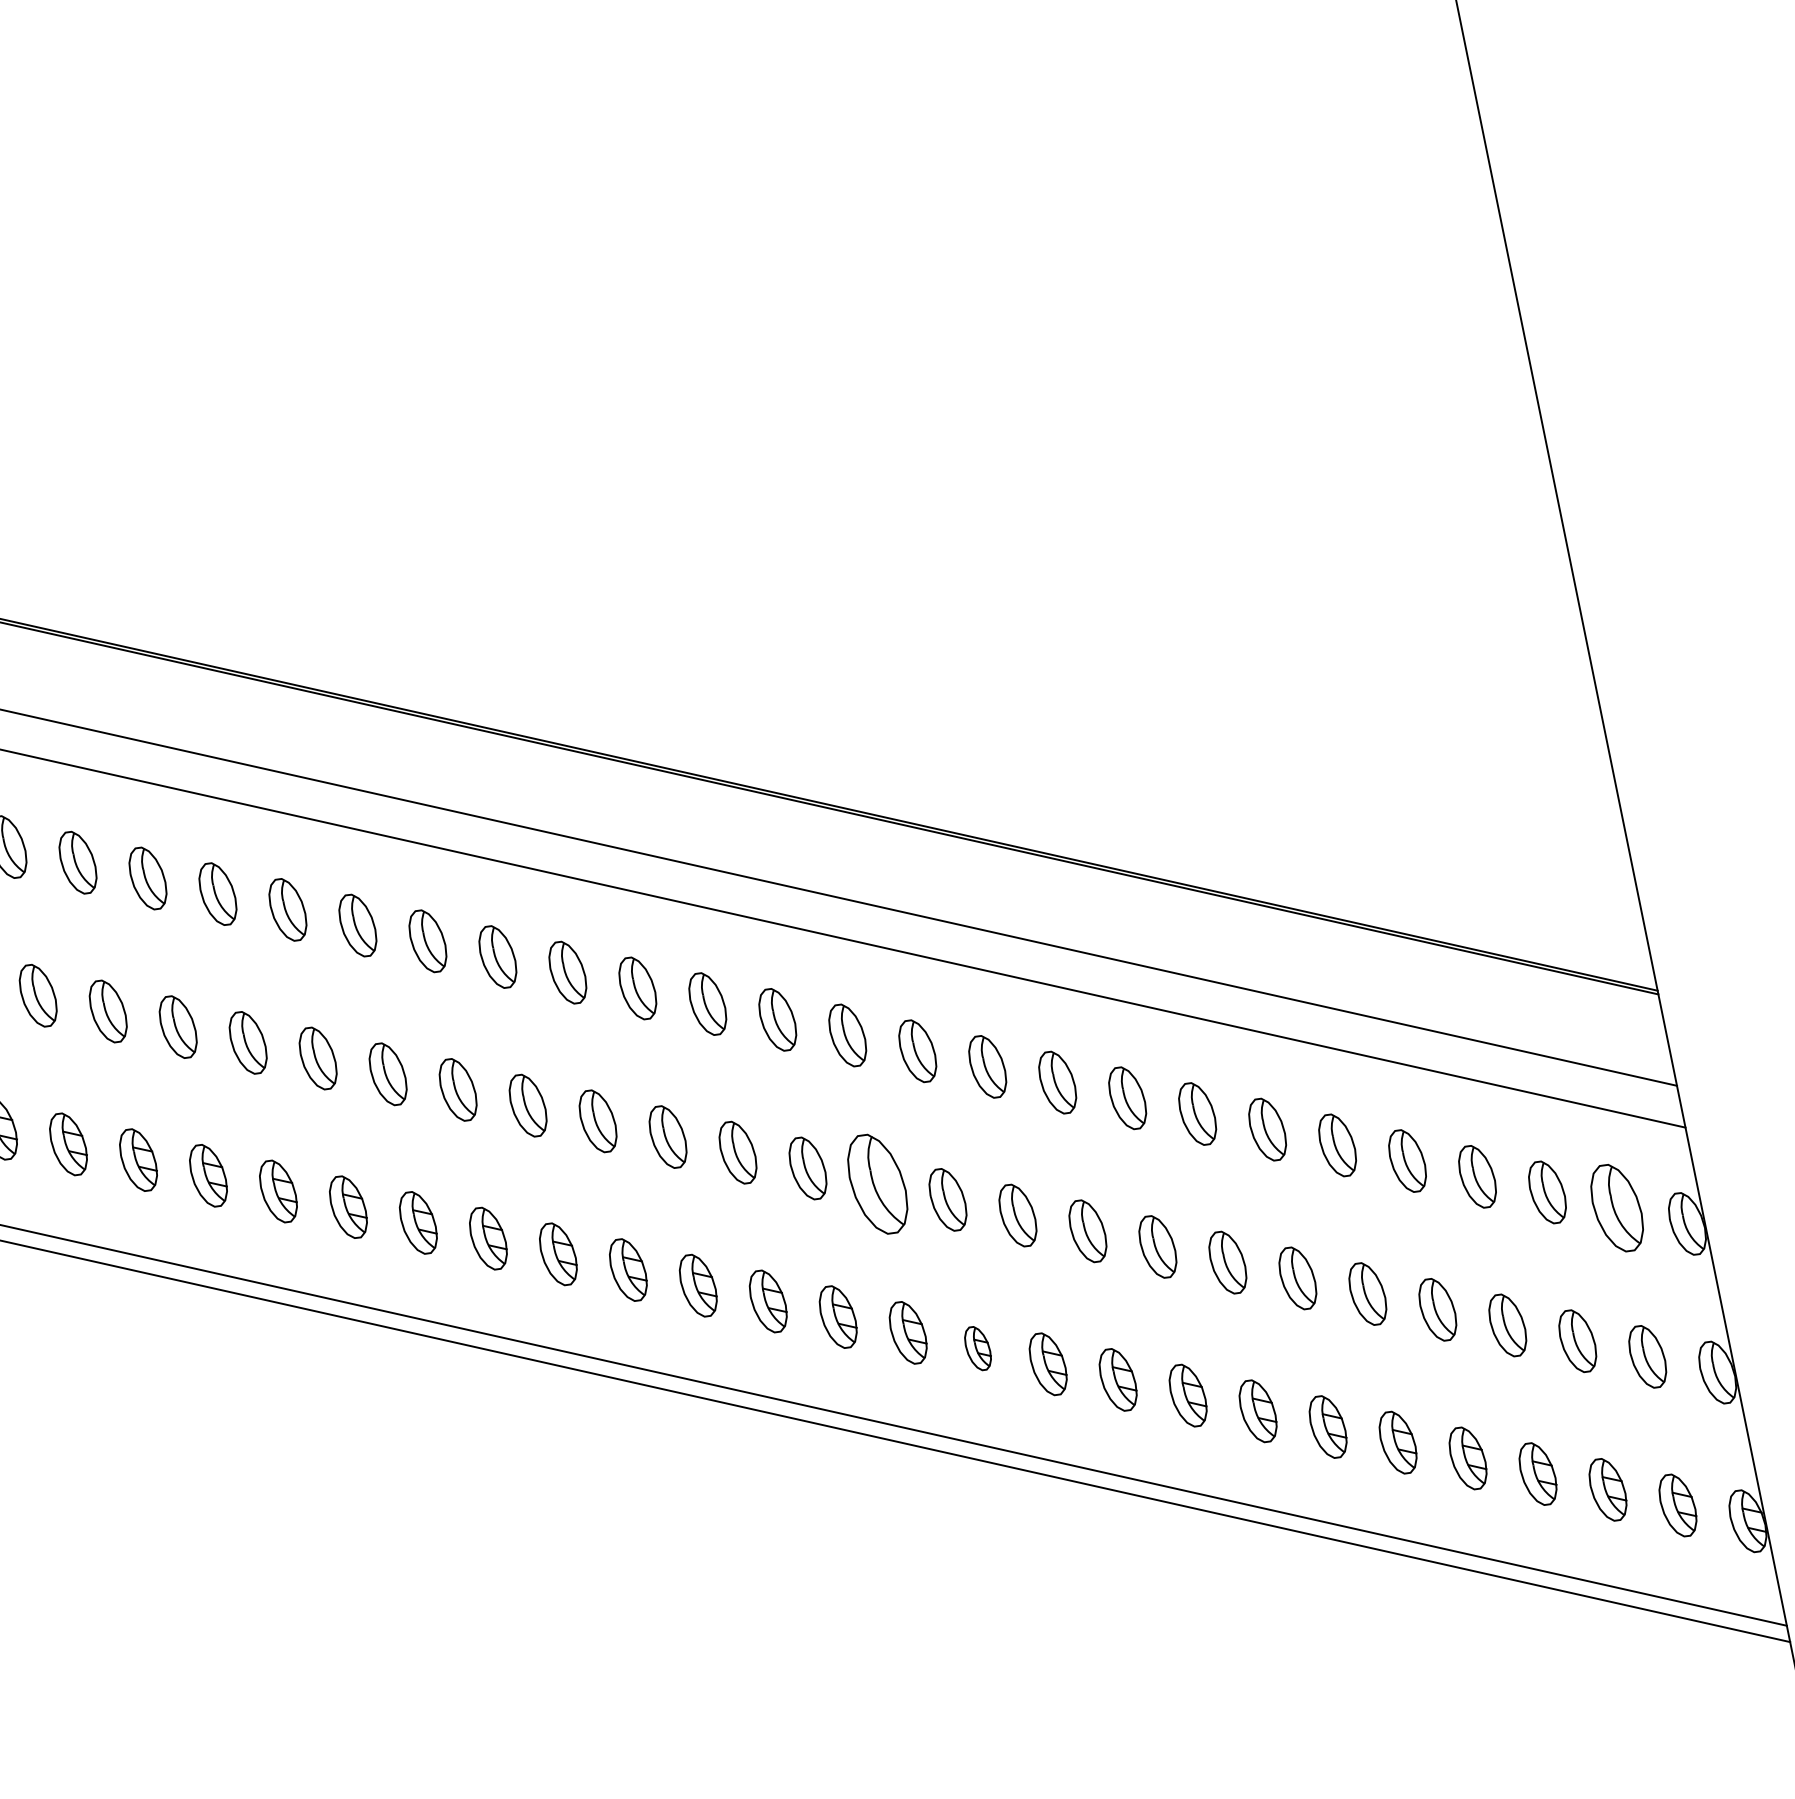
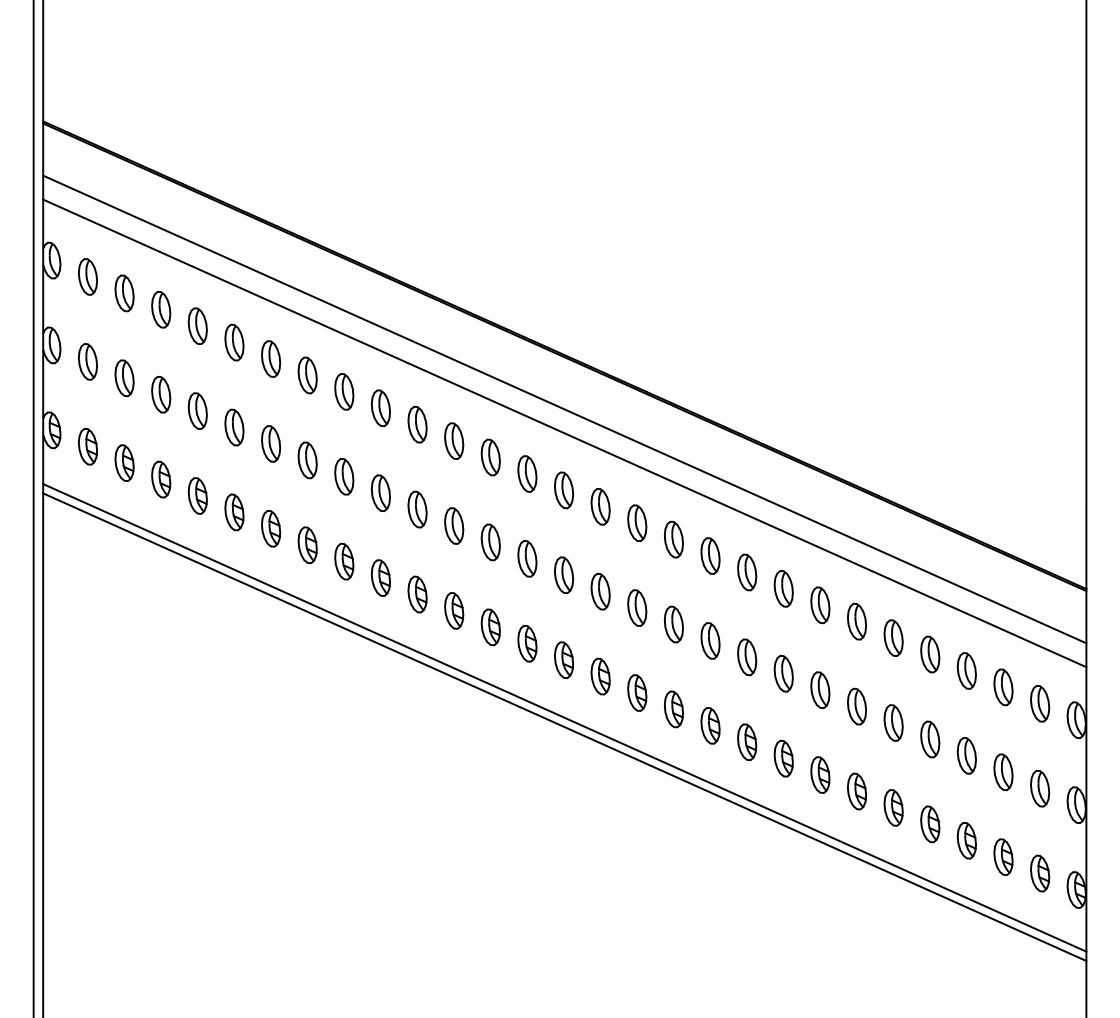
part: (878, 1182) -> (637, 607), size x0.62
part: (1618, 1207) -> (1040, 703), size x0.71
part: (977, 1348) -> (673, 709), size x1.43

